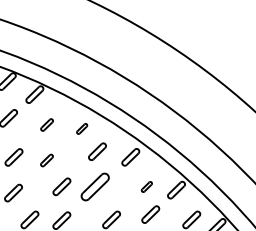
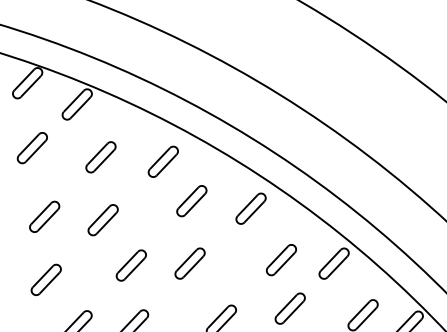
part: (46, 124) -> (99, 156), size x1.43
part: (81, 128) -> (161, 161), size x1.67
part: (46, 160) -> (102, 220), size x1.43
part: (94, 186) -> (188, 262), size x0.62
part: (146, 186) -> (280, 259), size x1.67

